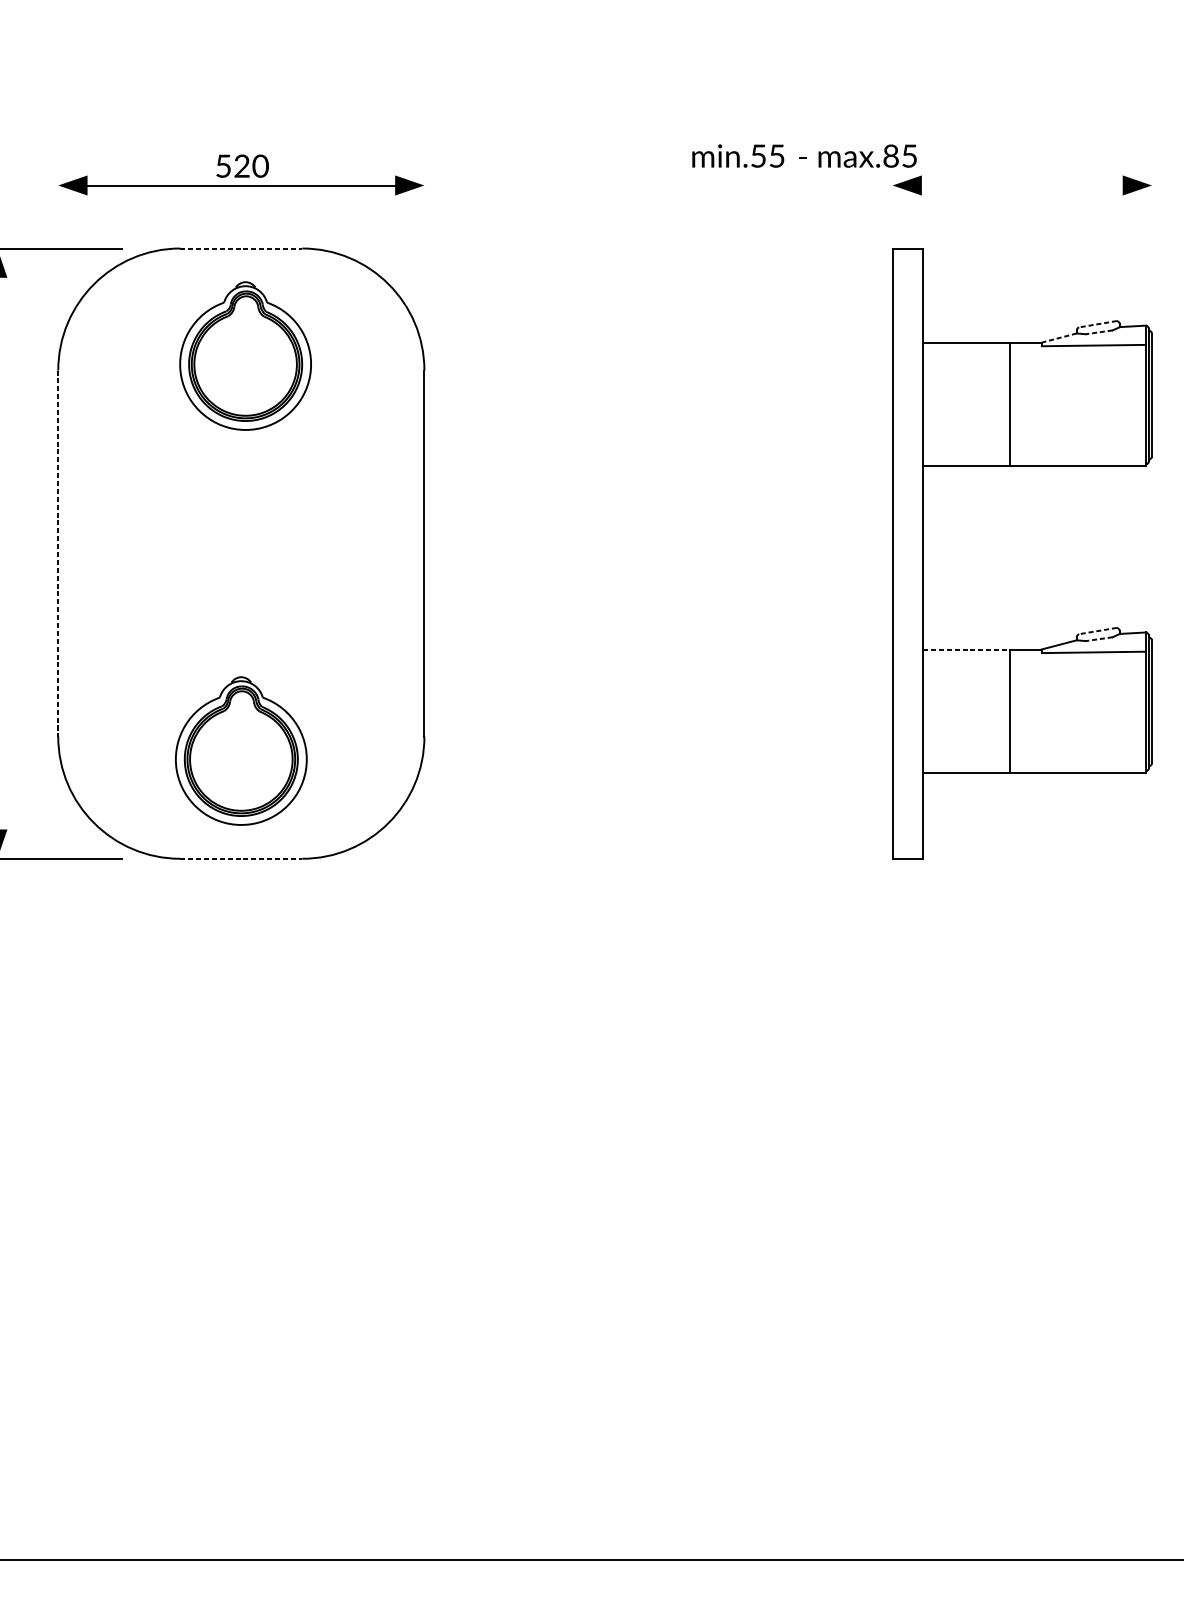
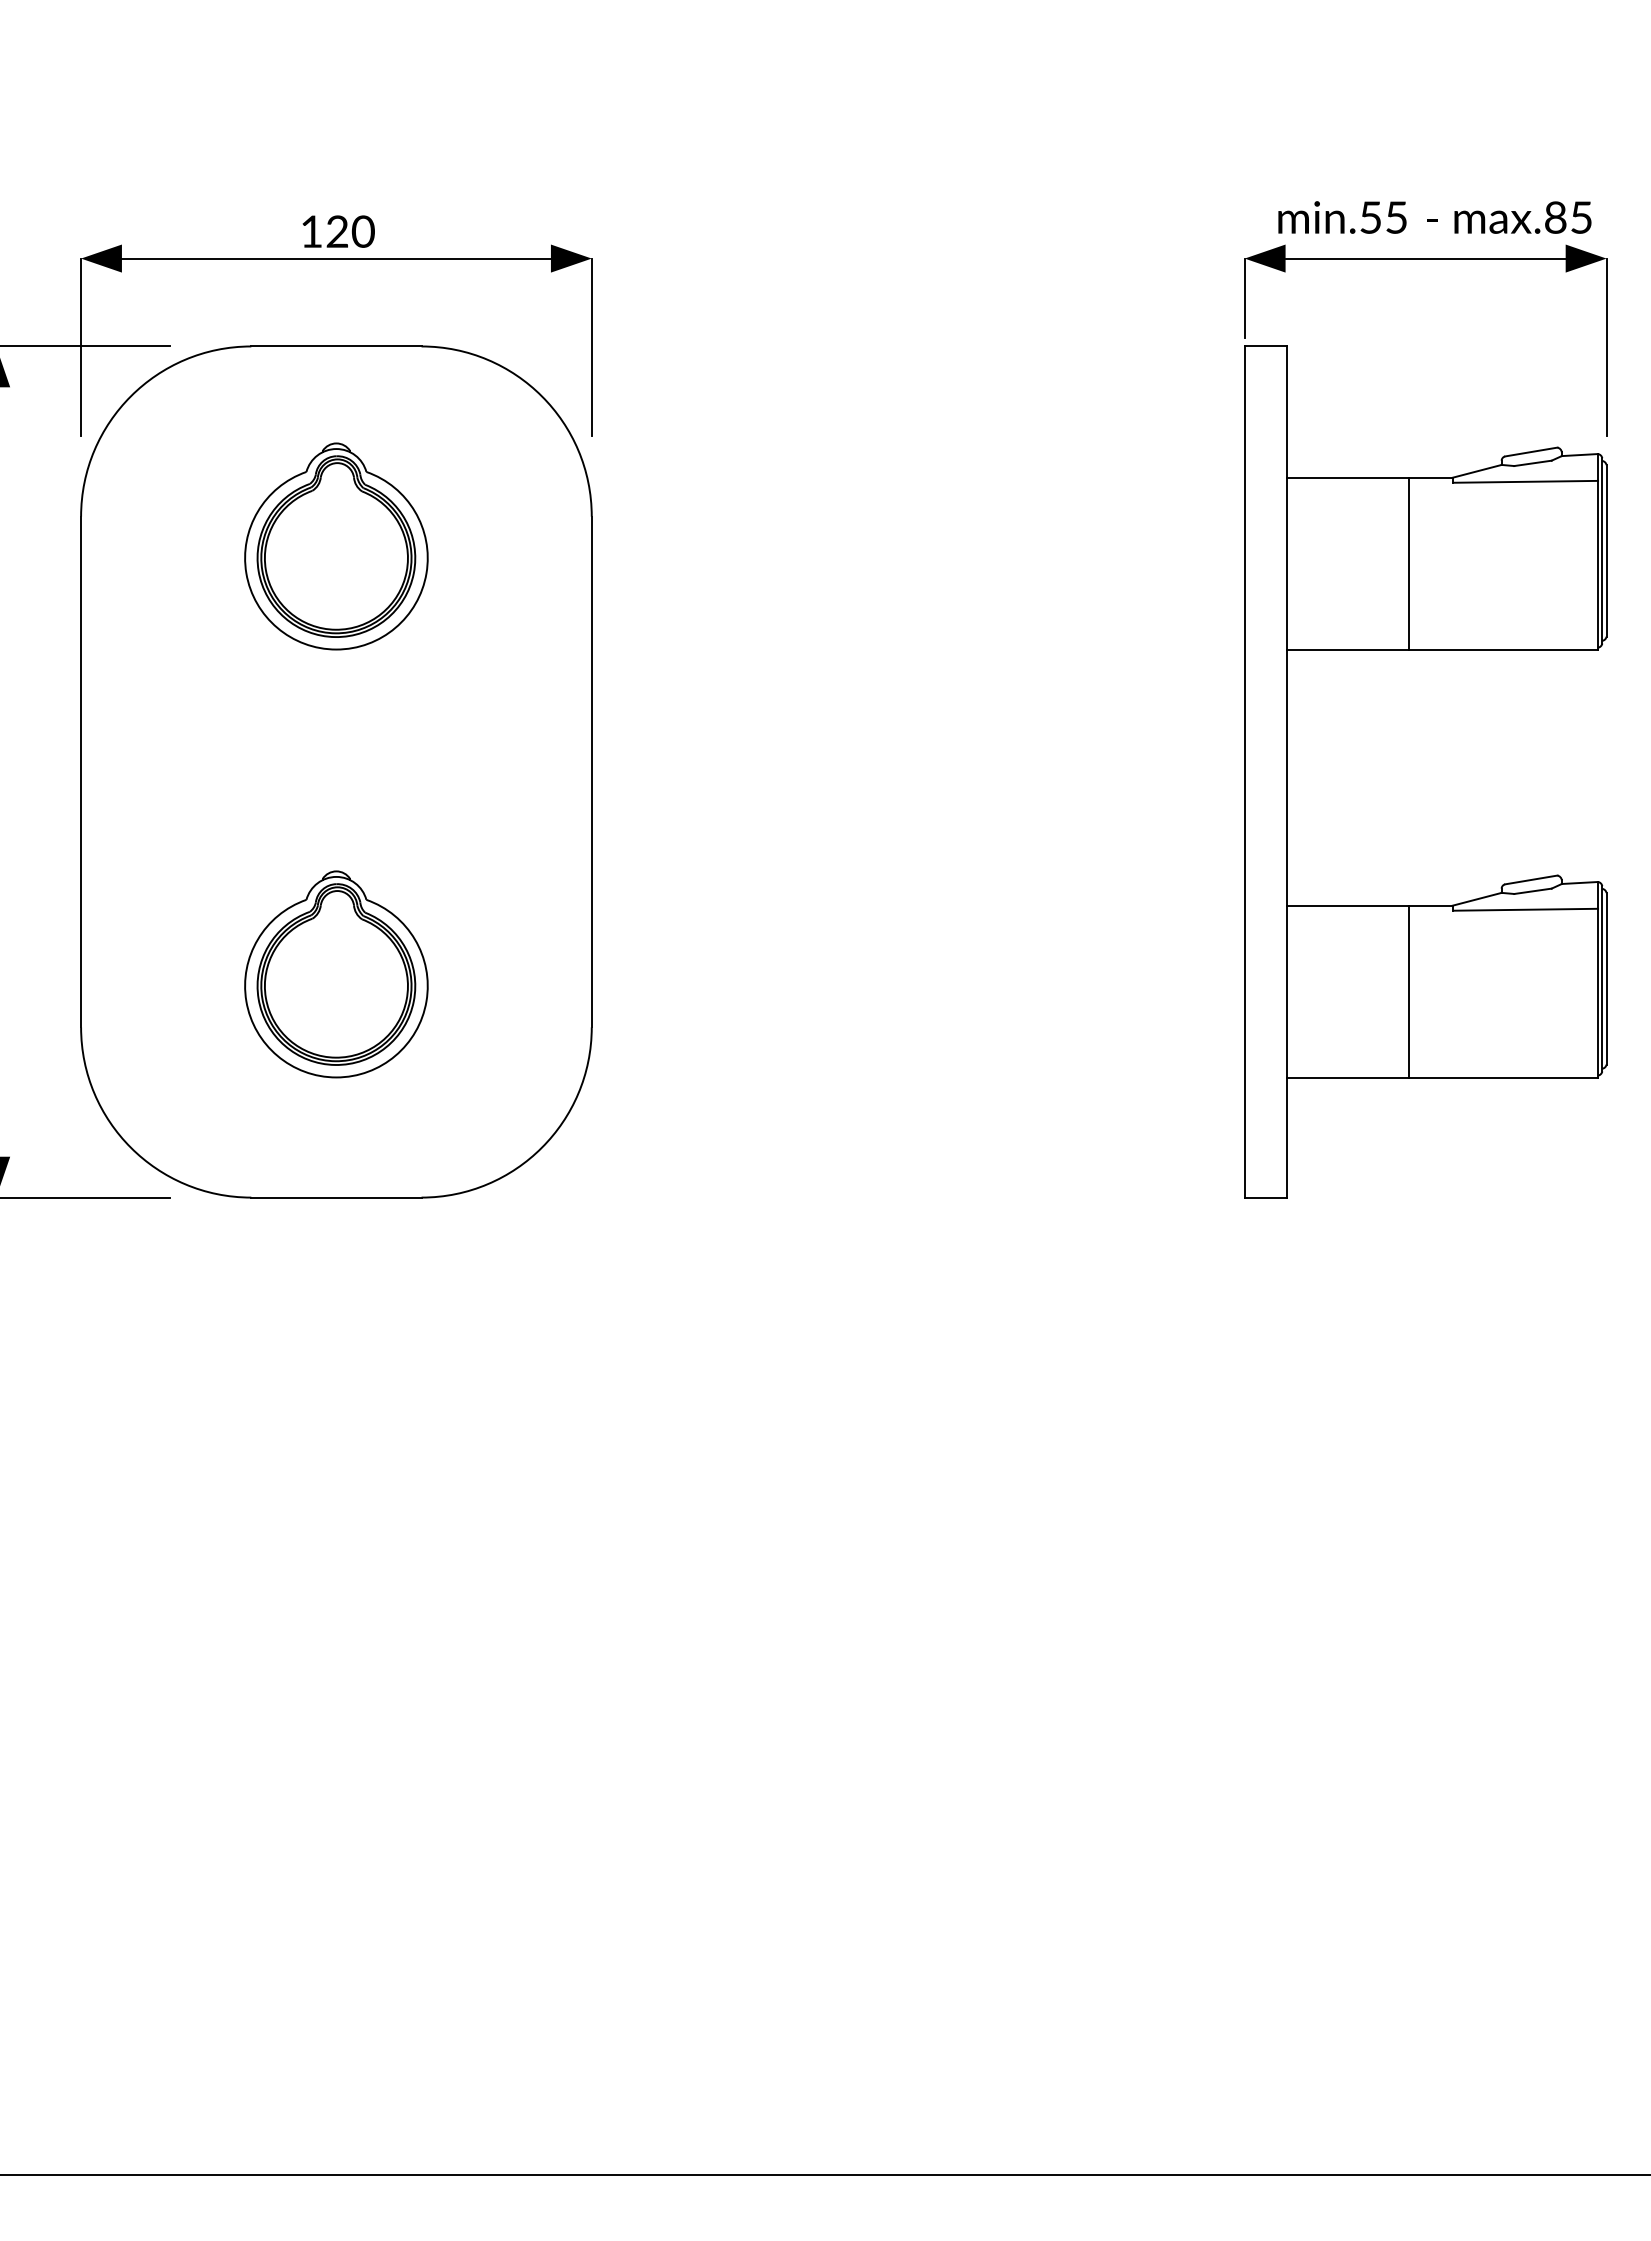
text: (804, 156) -> (1434, 217), moved
text: (223, 166) -> (311, 231), 520 -> 120
line: (1022, 185) -> (1425, 258), added
line: (892, 213) -> (1244, 297), added
line: (58, 248) -> (81, 346), added
line: (241, 248) -> (336, 346), dashed -> solid
line: (424, 248) -> (591, 346), added
line: (1151, 248) -> (1606, 346), added
line: (1098, 324) -> (1531, 452), dashed -> solid
line: (1098, 332) -> (1532, 463), dashed -> solid
line: (1058, 338) -> (1476, 471), dashed -> solid
part: (245, 356) -> (336, 546), moved
line: (58, 553) -> (81, 772), dashed -> solid
line: (1098, 630) -> (1531, 879), dashed -> solid
line: (1098, 639) -> (1532, 891), dashed -> solid
line: (966, 649) -> (1348, 905), dashed -> solid
part: (241, 751) -> (336, 974), moved
line: (241, 858) -> (336, 1197), dashed -> solid

